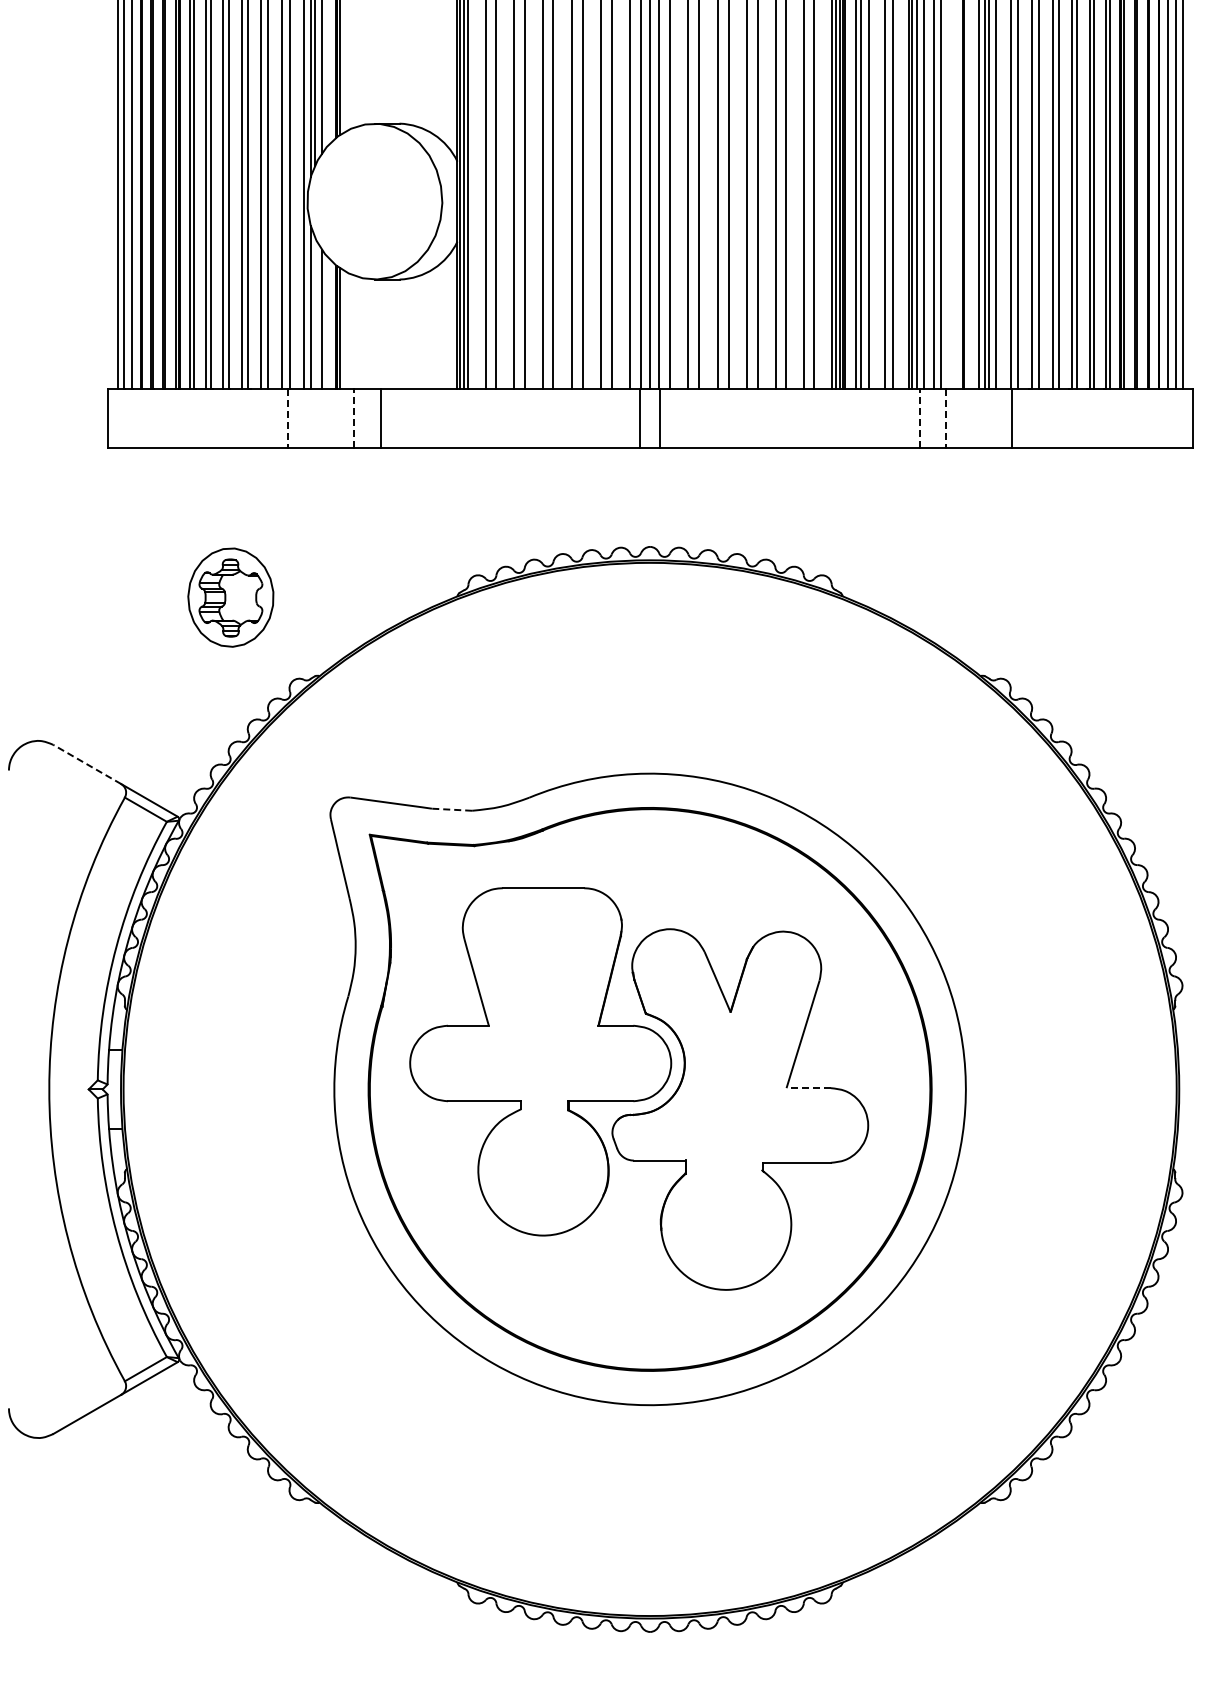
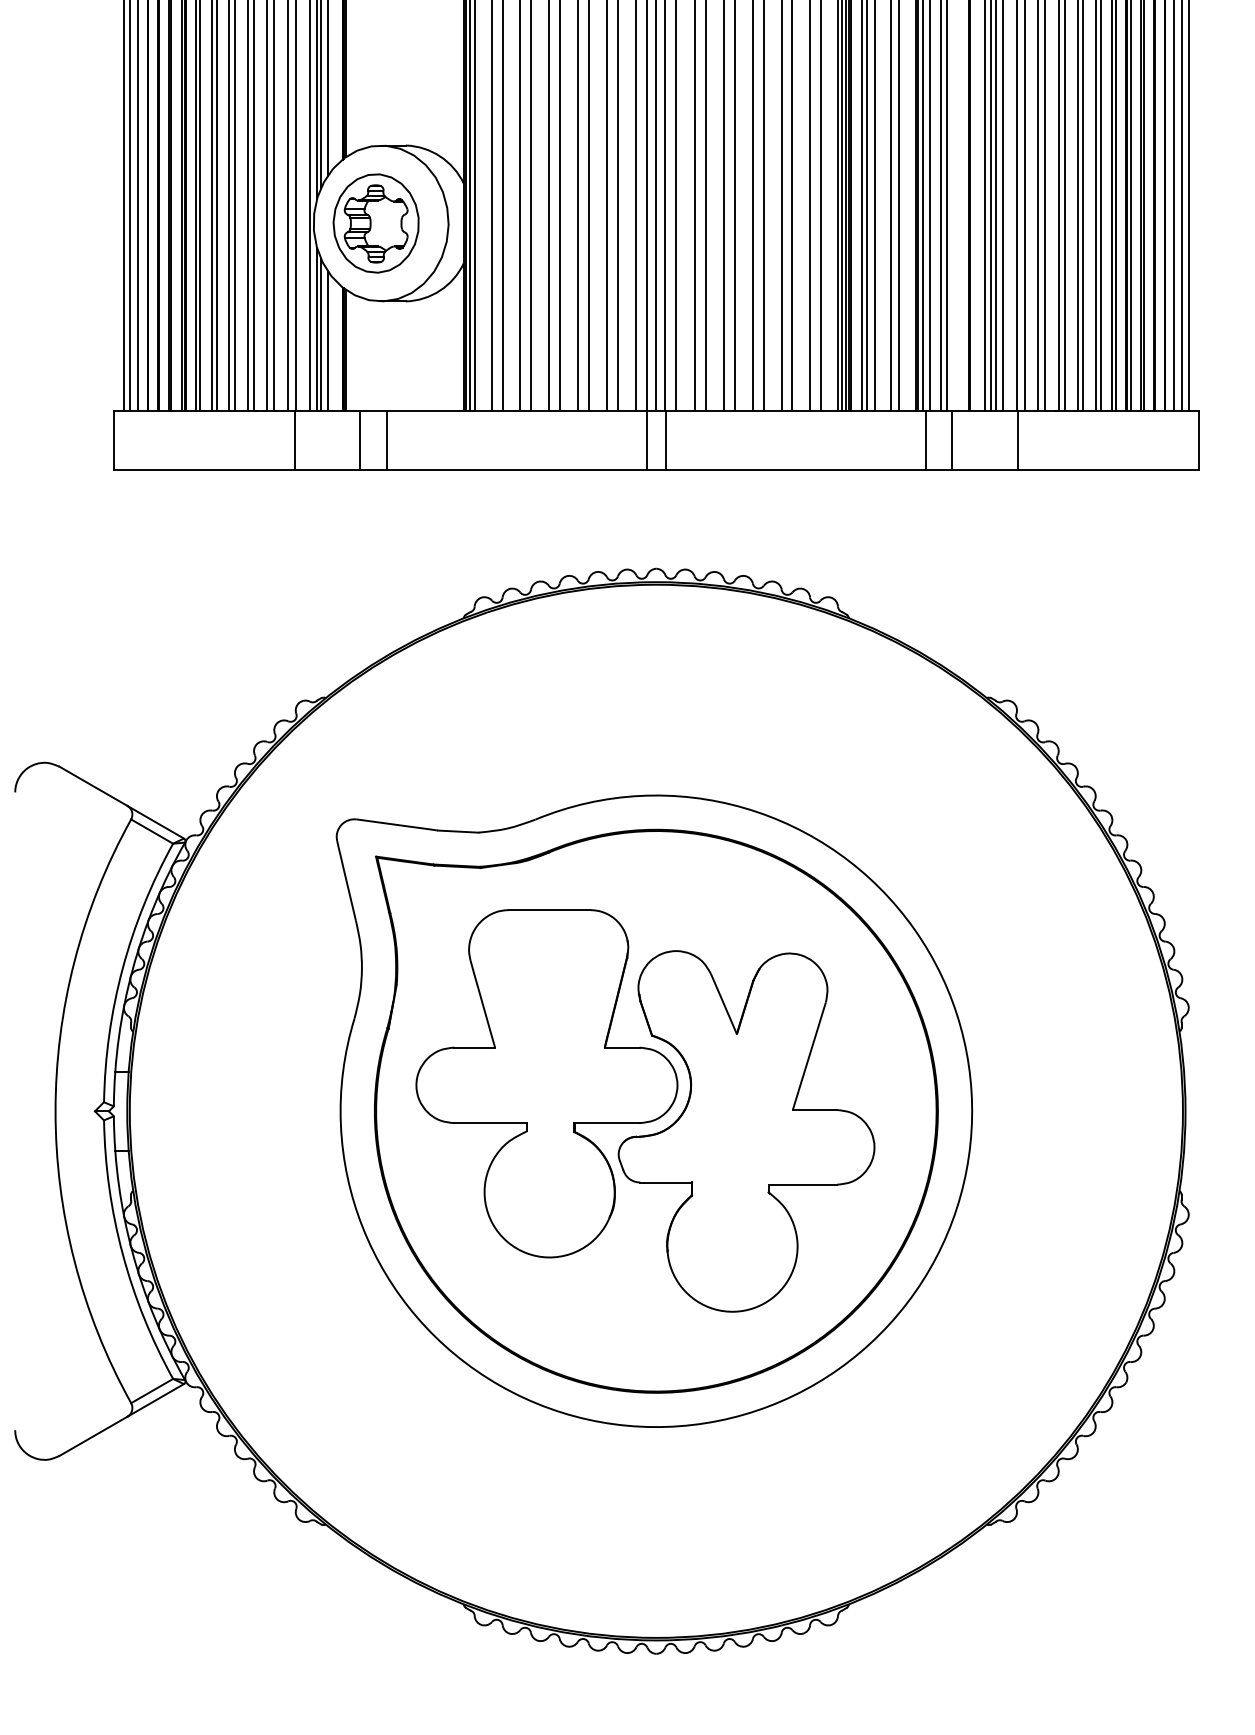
line: (315, 312) -> (321, 334), added
line: (288, 418) -> (294, 440), dashed -> solid
line: (354, 418) -> (360, 440), dashed -> solid
line: (919, 418) -> (925, 440), dashed -> solid
line: (946, 418) -> (952, 440), dashed -> solid
part: (230, 597) -> (375, 223), moved
line: (87, 764) -> (93, 786), dashed -> solid
line: (451, 809) -> (457, 831), dashed -> solid
line: (808, 1088) -> (814, 1110), dashed -> solid

